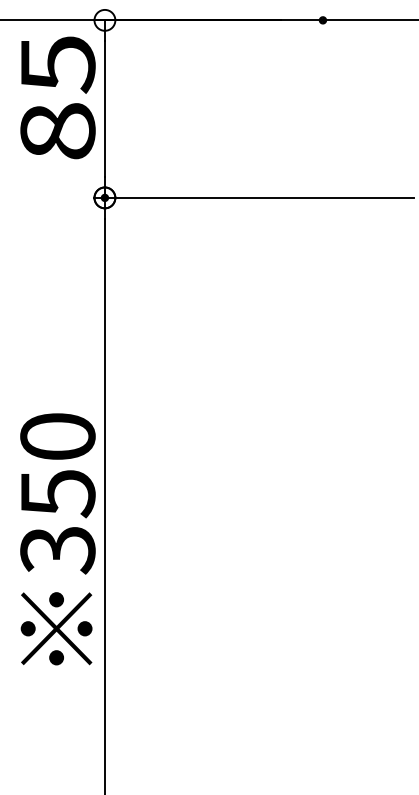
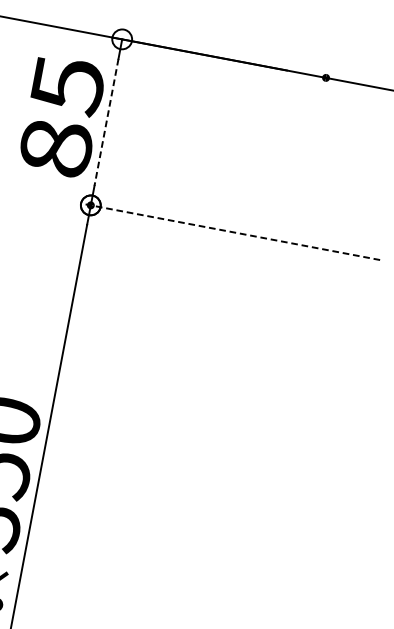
text: (57, 97) -> (61, 116), moved
line: (104, 109) -> (106, 122), solid -> dashed
line: (254, 197) -> (230, 231), solid -> dashed

